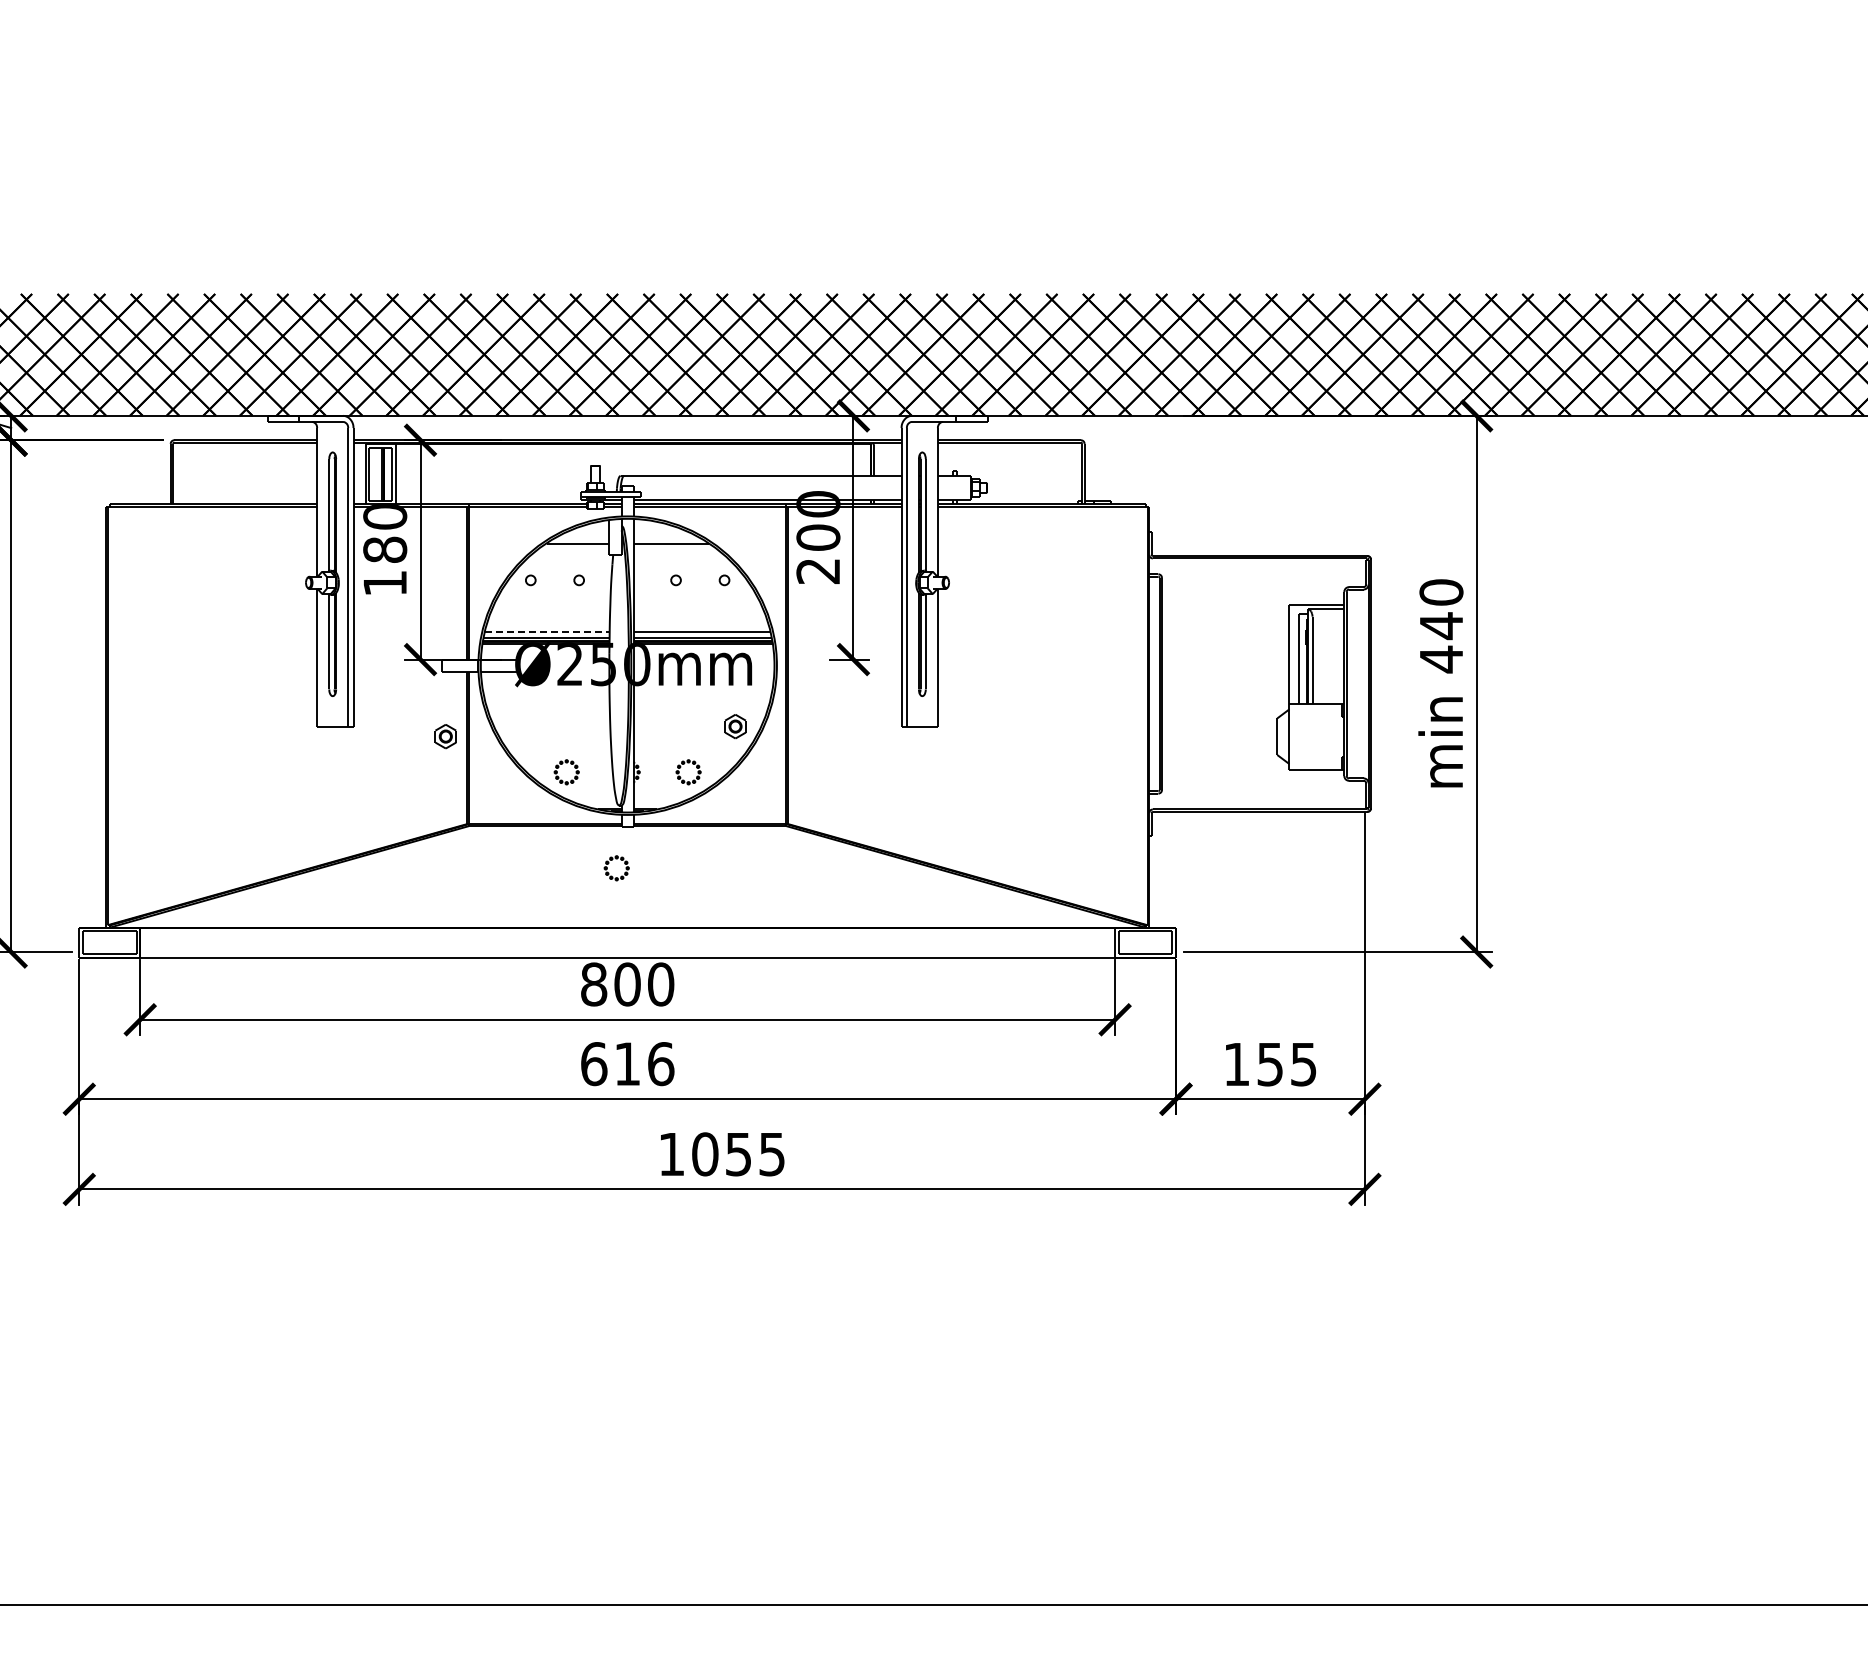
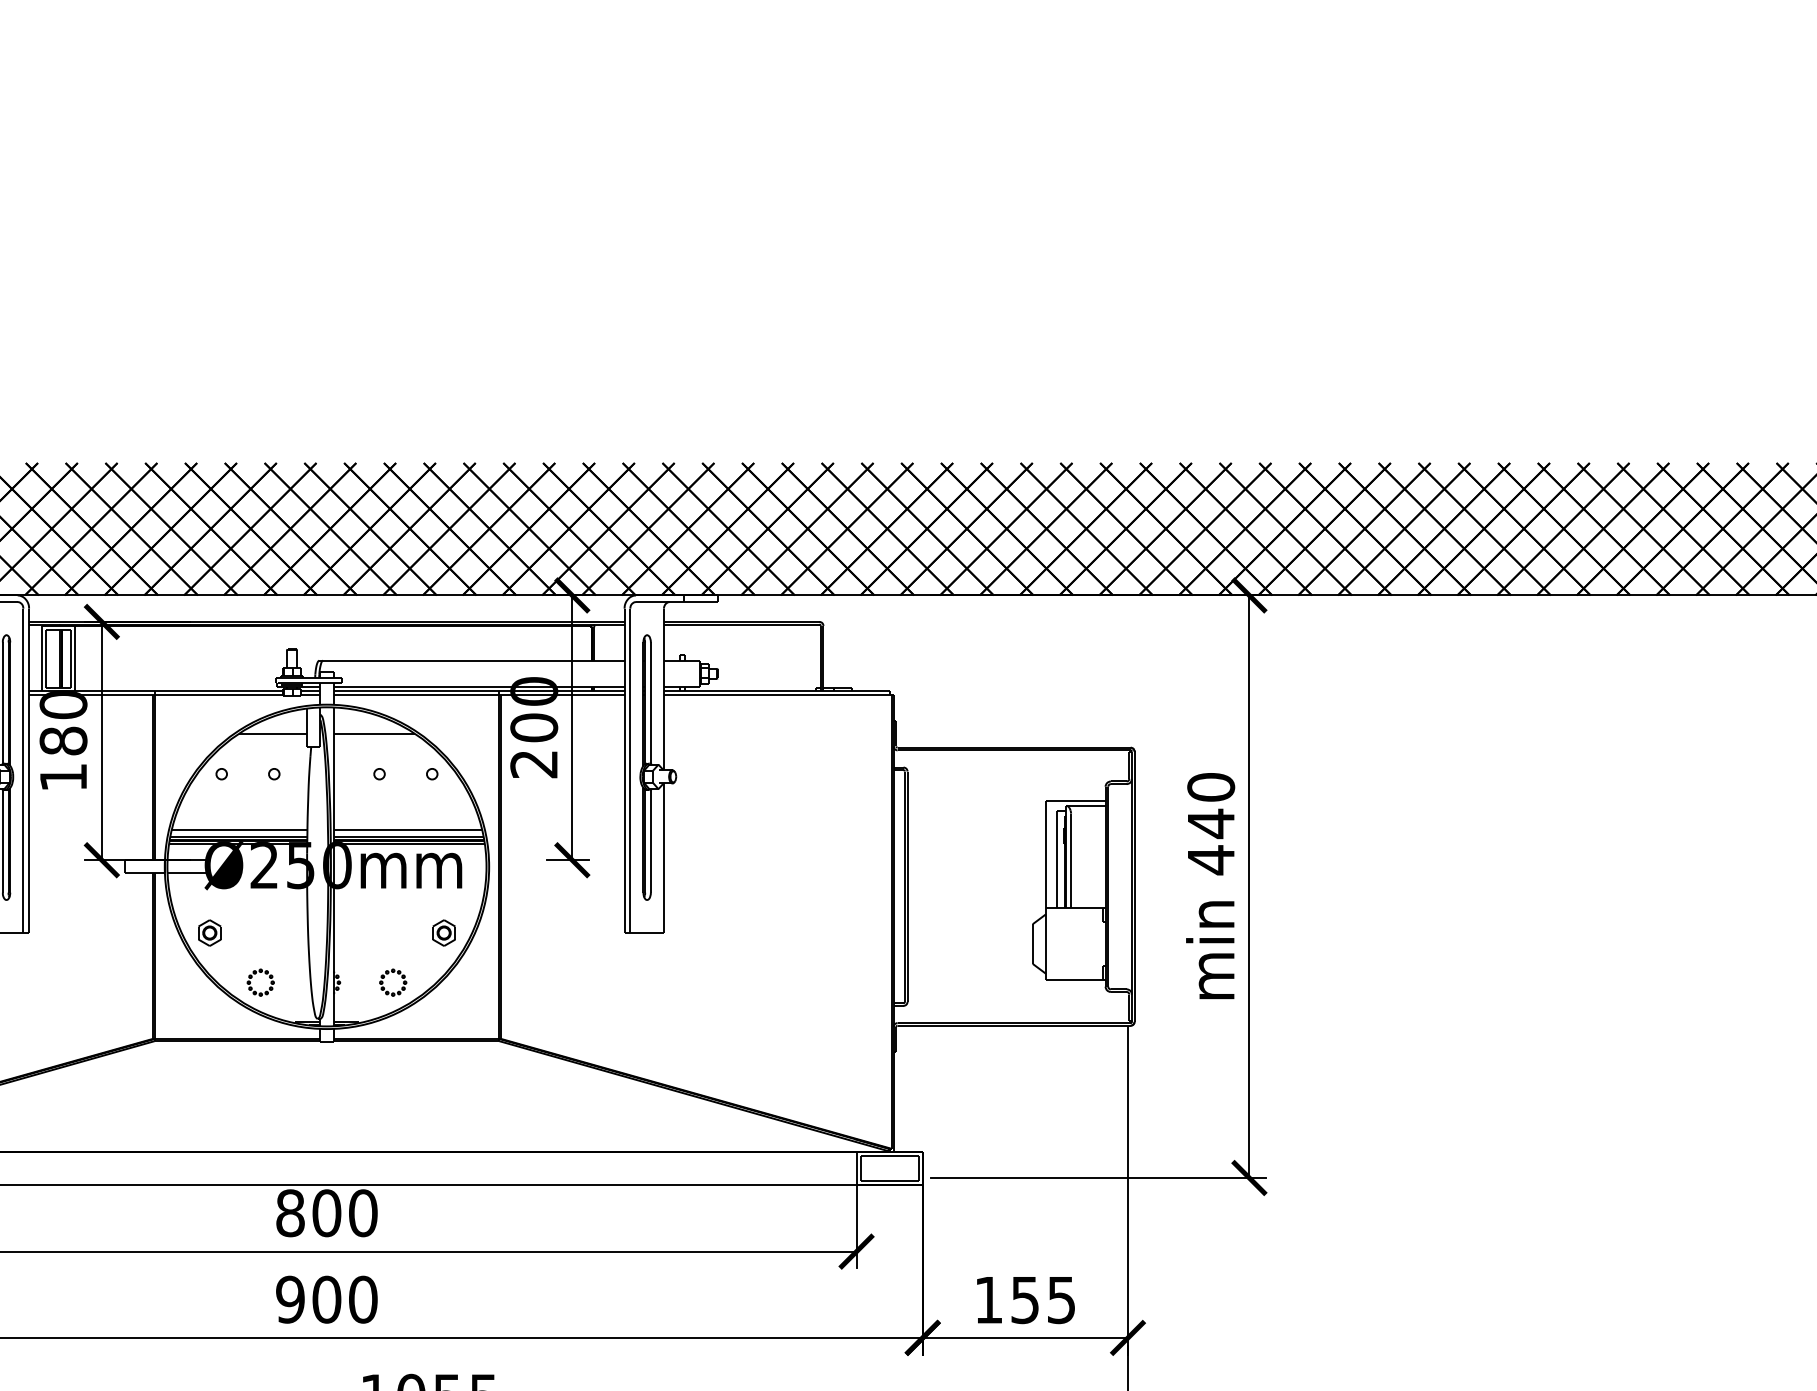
line: (547, 631) -> (239, 829), dashed -> solid
part: (445, 736) -> (209, 932), moved
part: (609, 863) -> (307, 1081), removed
text: (627, 1064) -> (326, 1300), 616 -> 900

